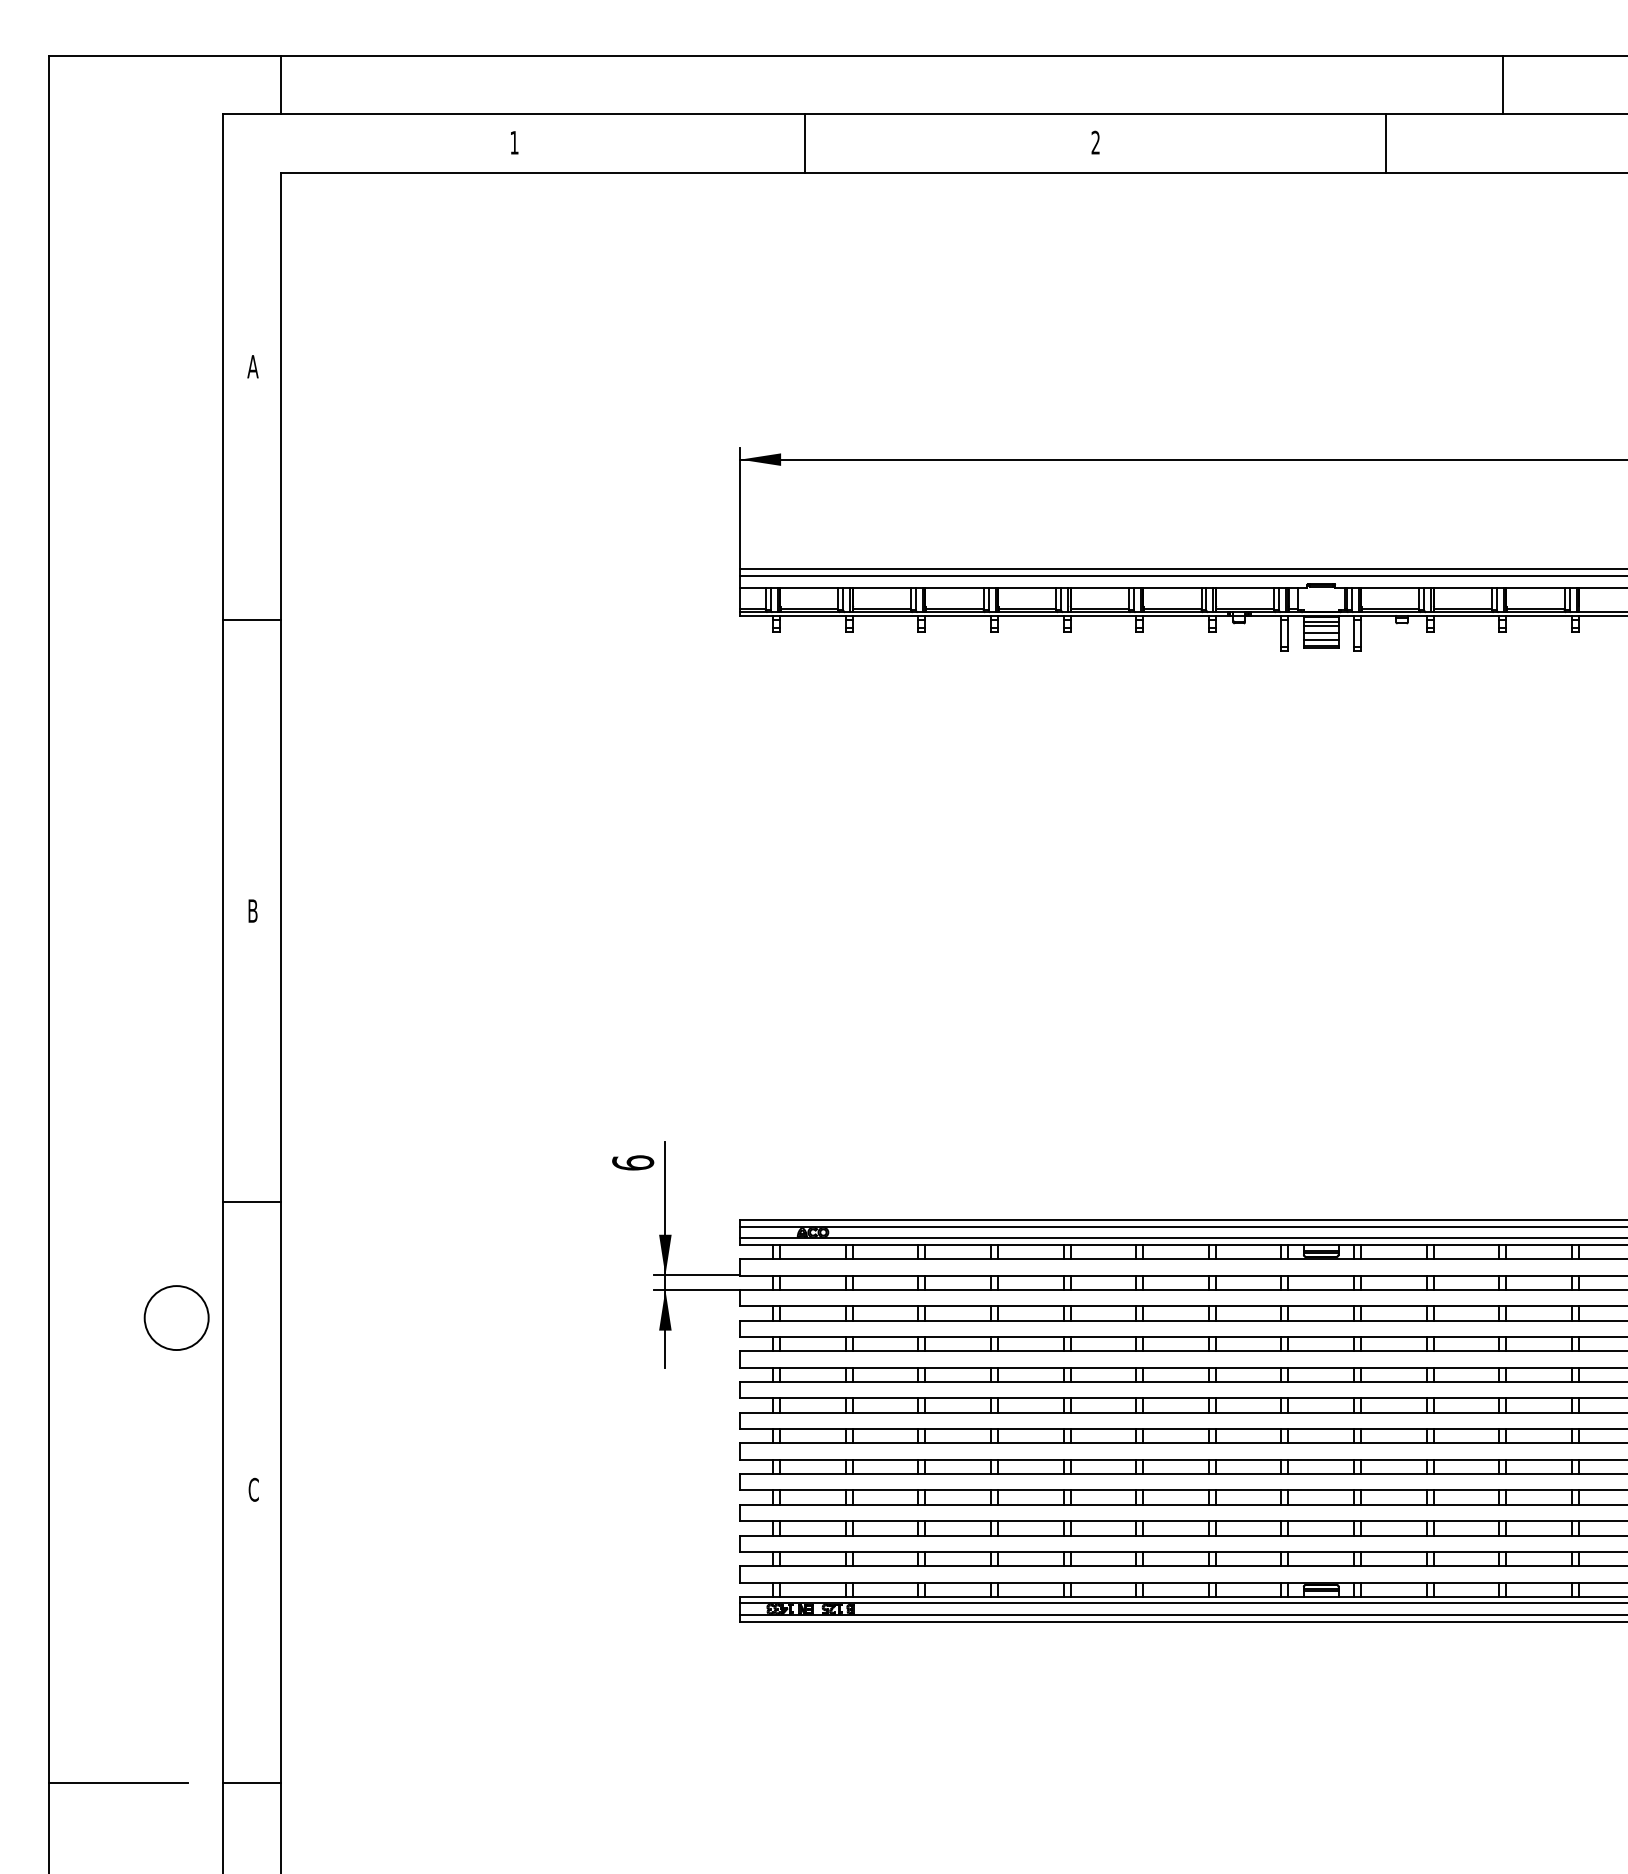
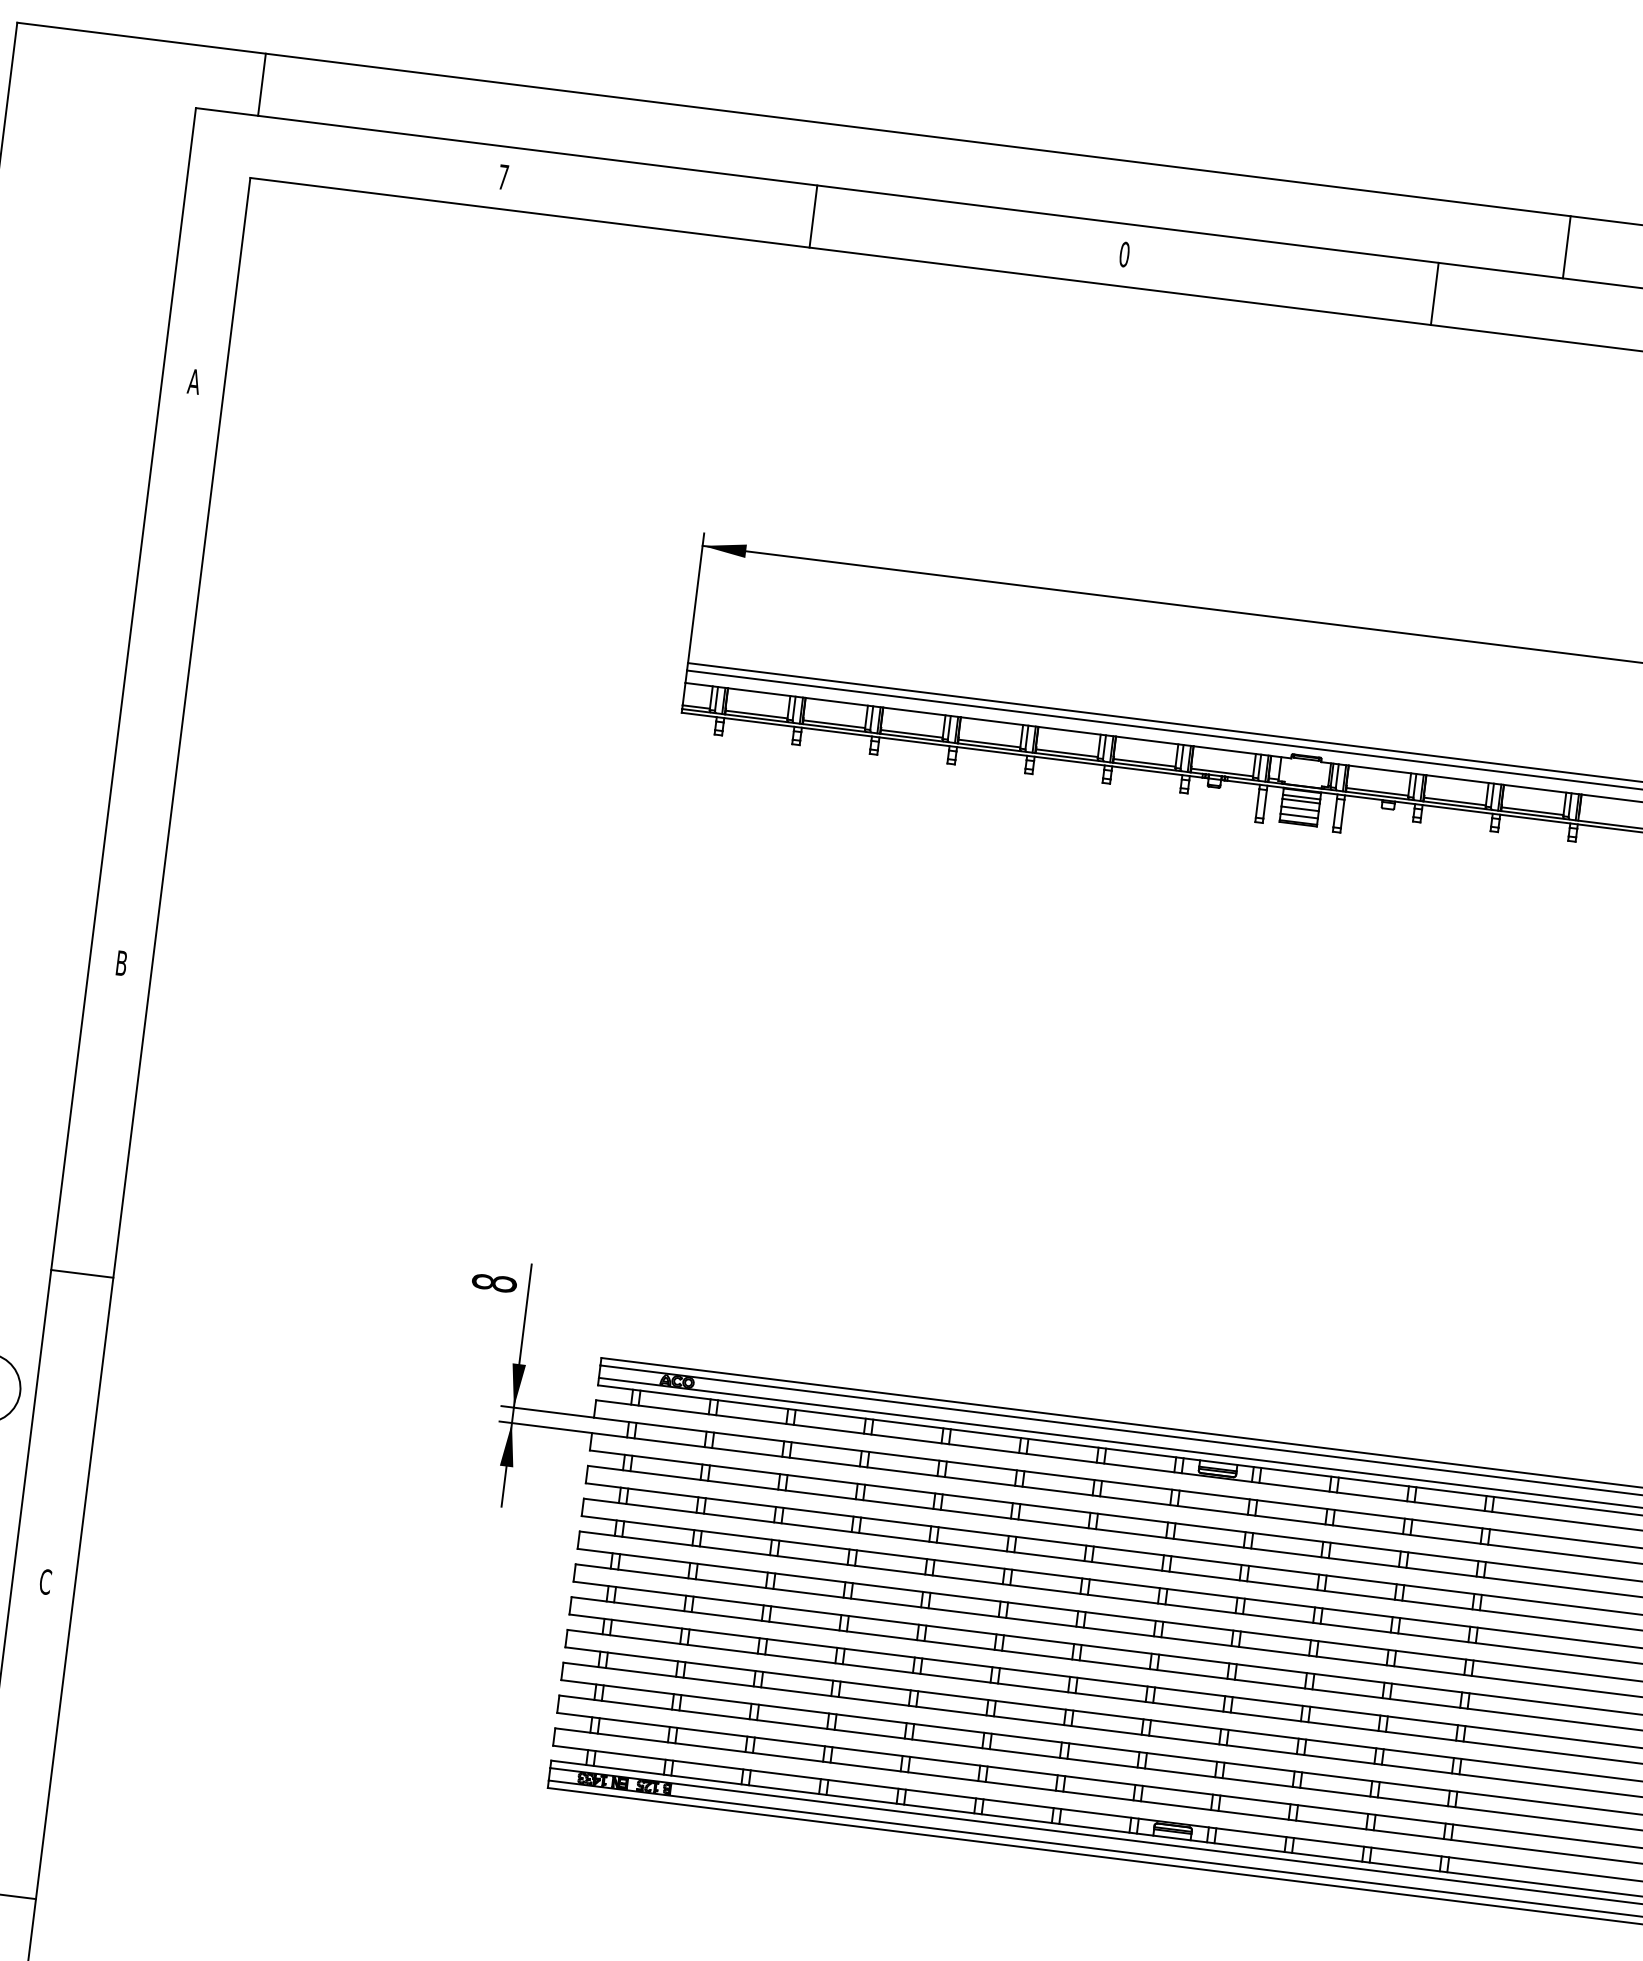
text: (514, 142) -> (503, 176), 1 -> 7
text: (1095, 142) -> (1124, 254), 2 -> 0
line: (252, 620) -> (159, 652), removed
text: (633, 1162) -> (494, 1282), 6 -> 8

